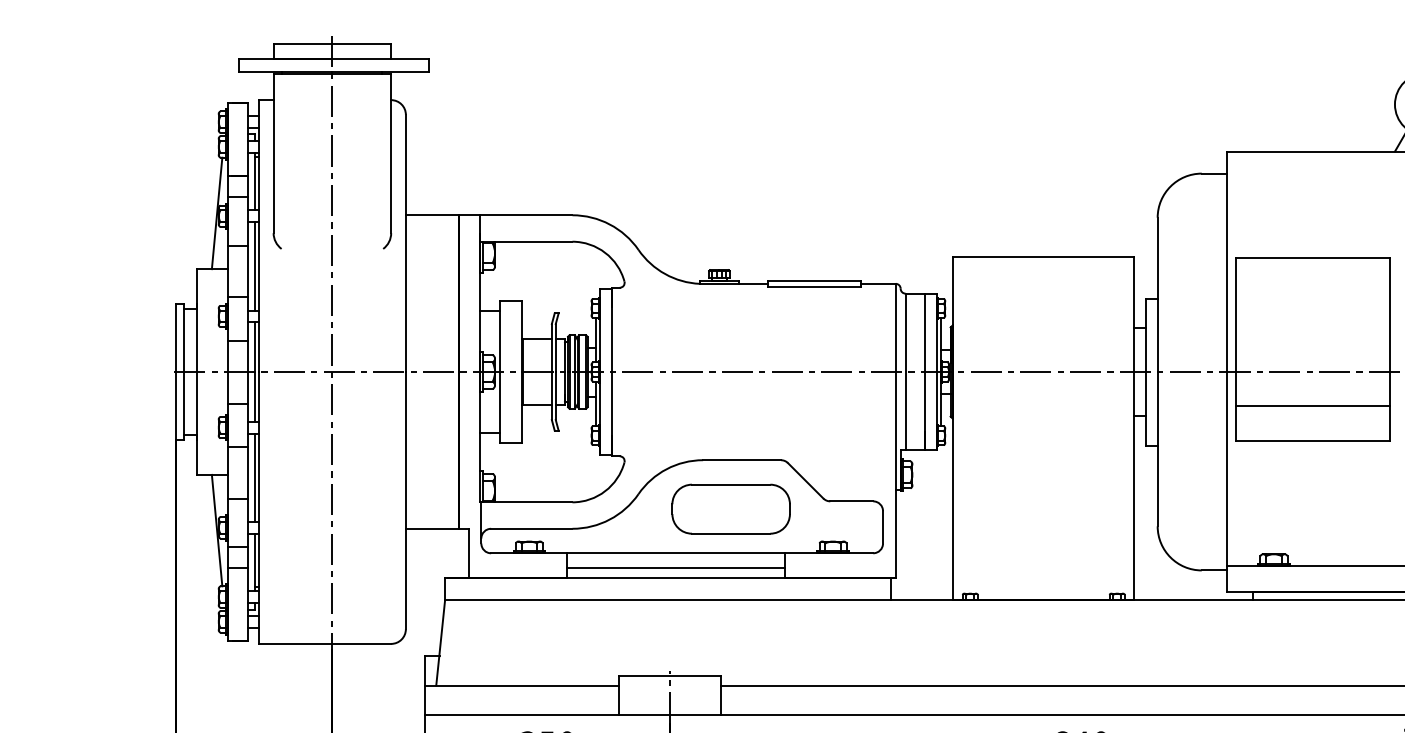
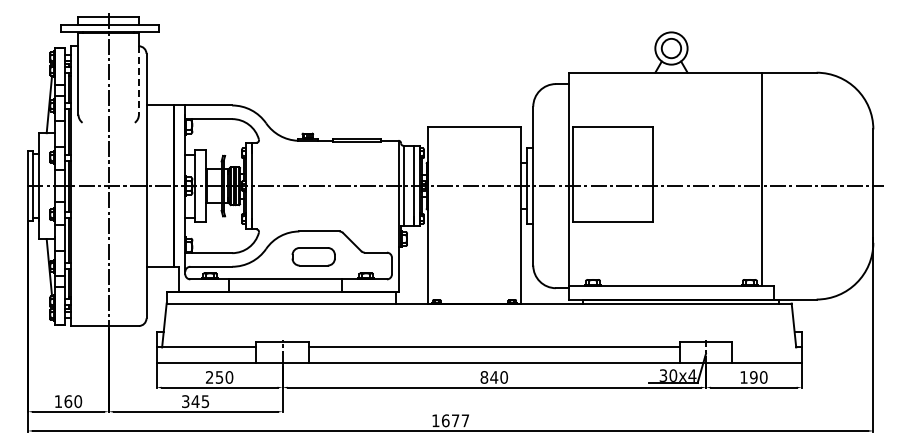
line: (390, 166) -> (138, 80), solid -> dashed
line: (1311, 405) -> (612, 203), removed
part: (730, 508) -> (313, 256), size x0.7
line: (676, 567) -> (285, 286), removed

